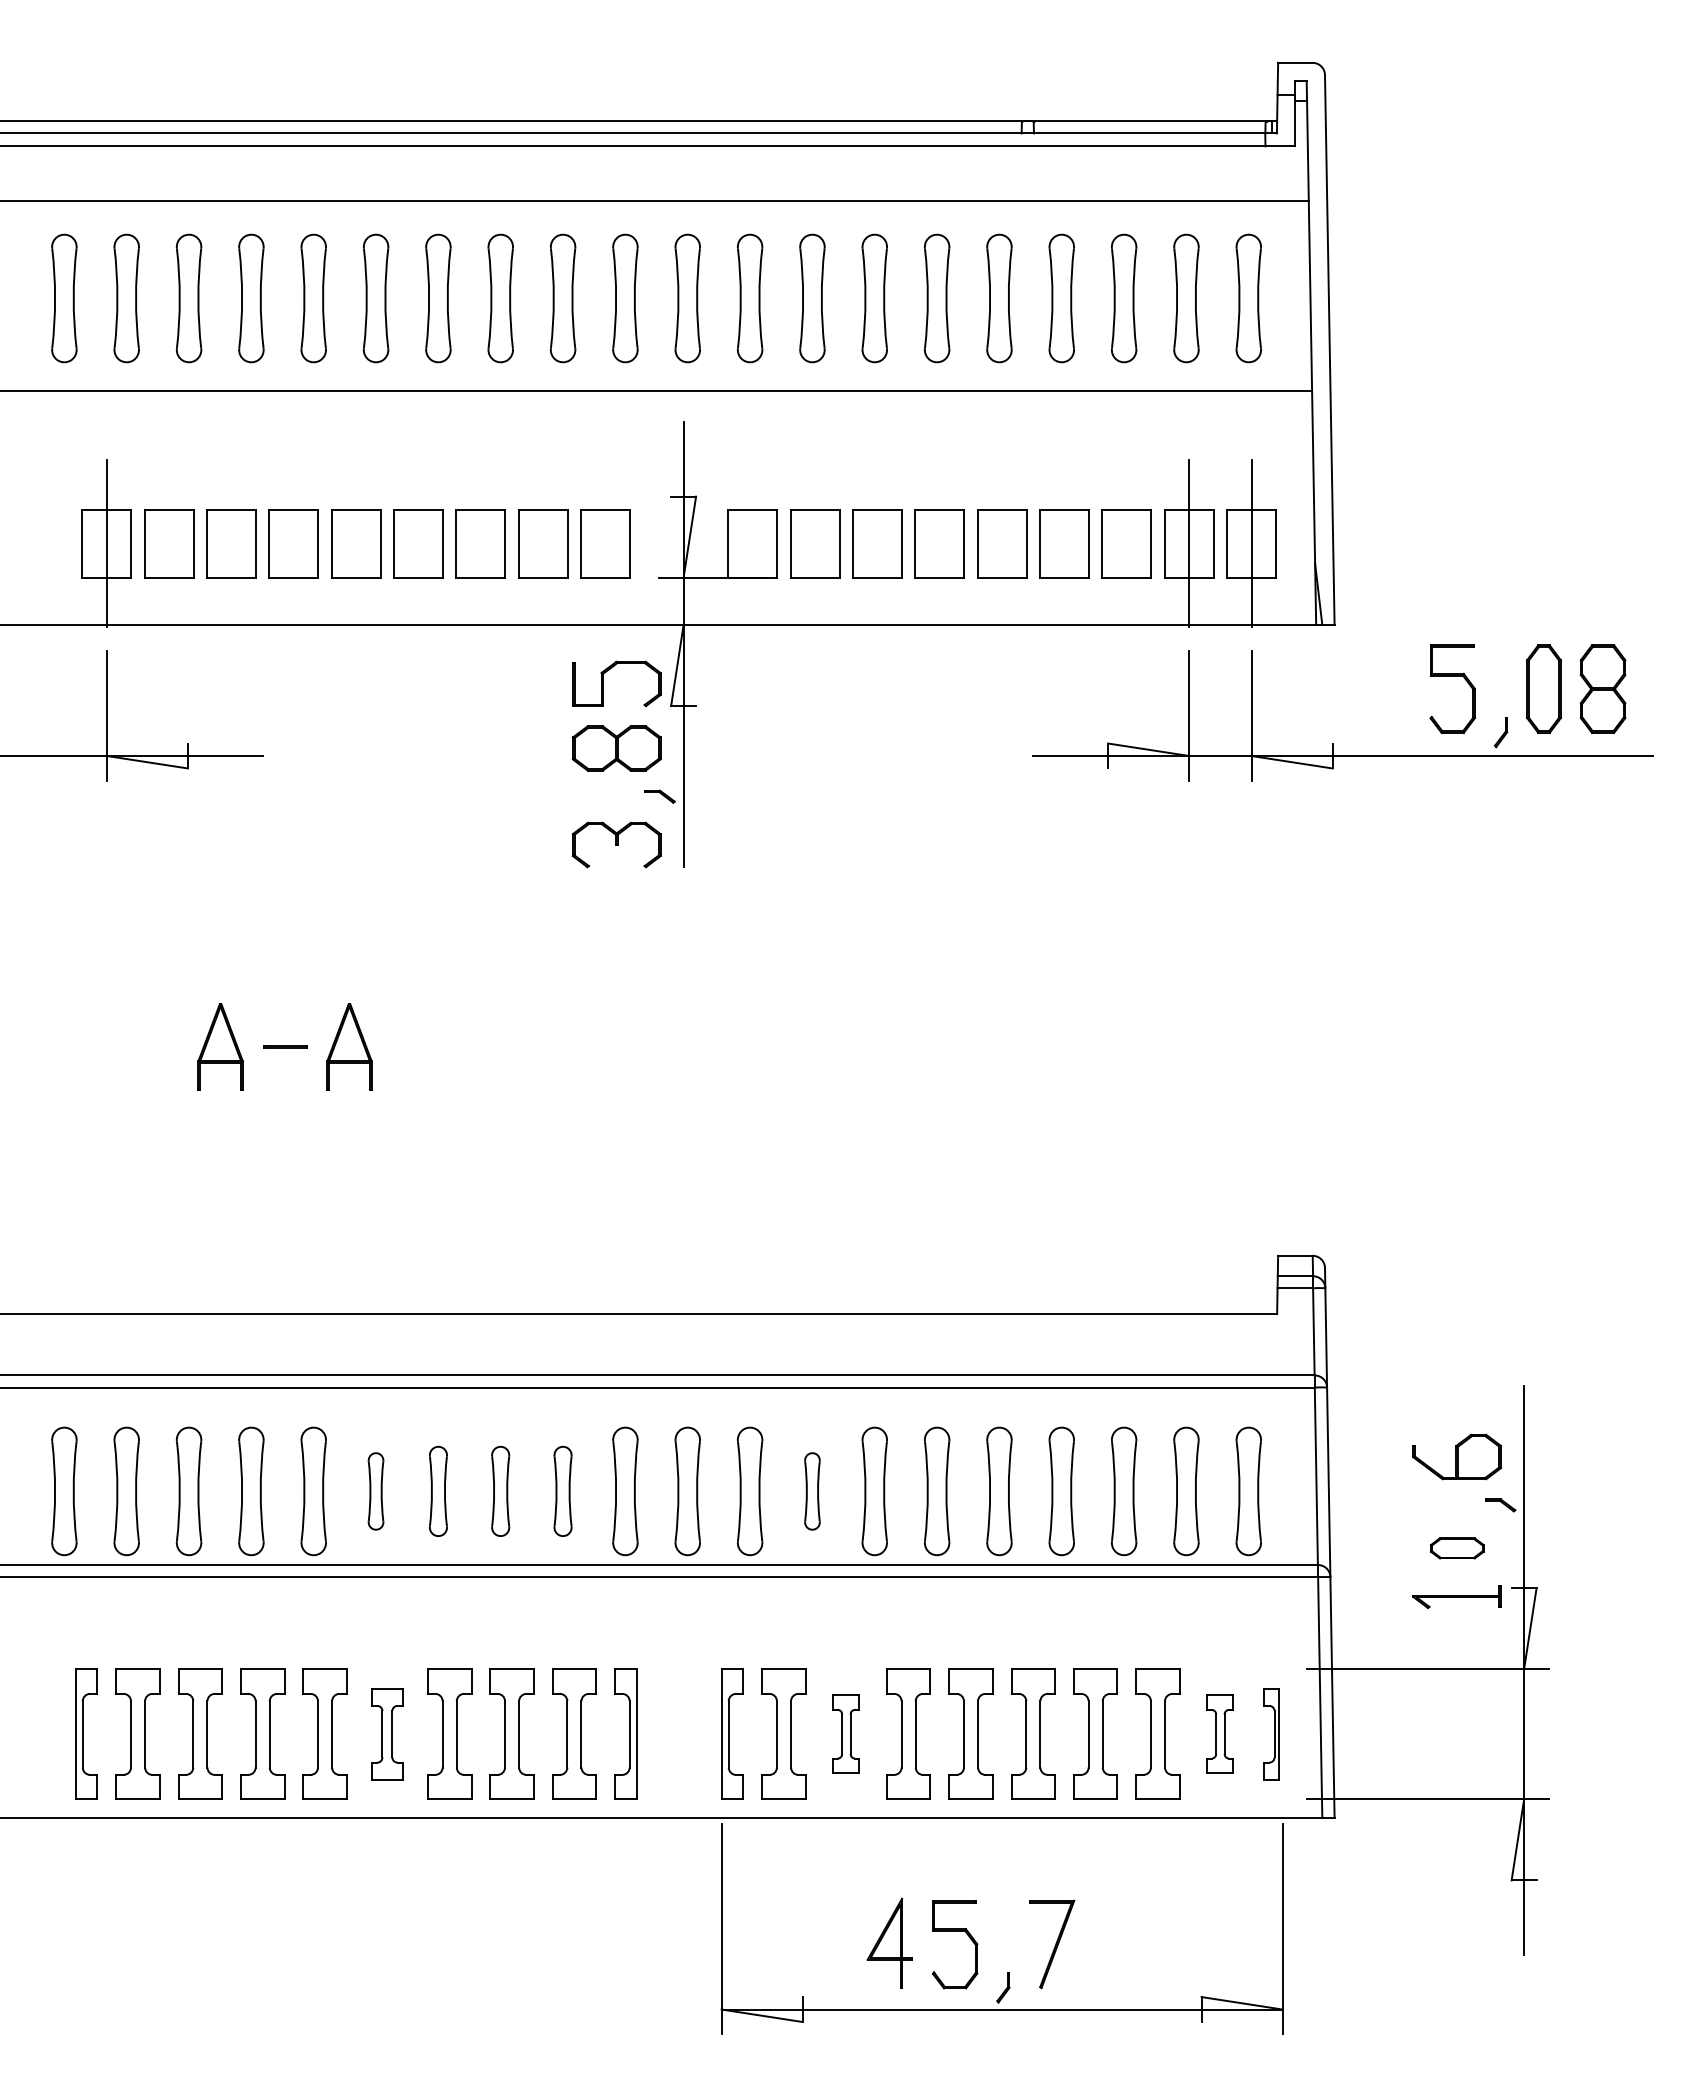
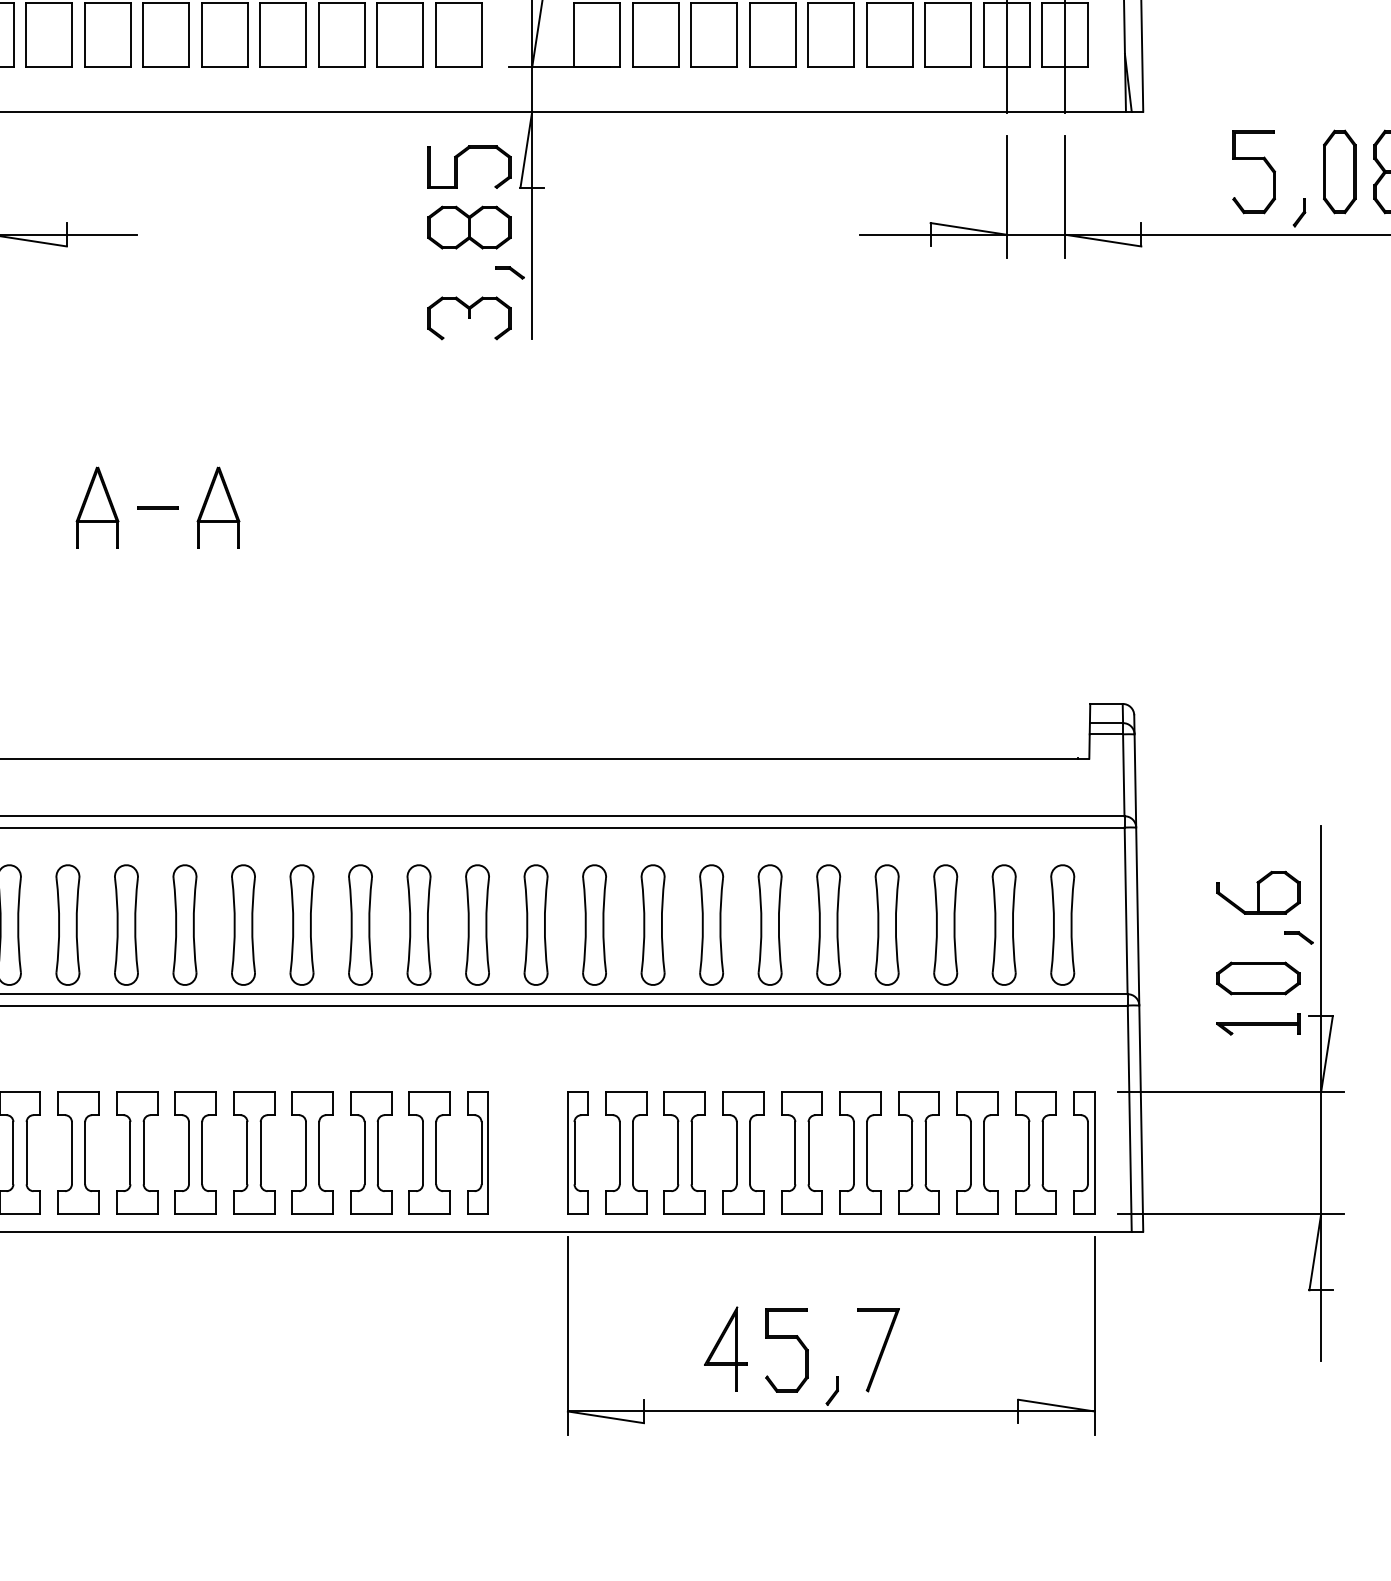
part: (375, 1491) -> (242, 925), size x1.67
part: (438, 1491) -> (302, 925), size x1.43
part: (500, 1491) -> (360, 925), size x1.43
part: (562, 1491) -> (418, 925), size x1.43
part: (812, 1491) -> (653, 925), size x1.67
part: (1457, 1548) -> (1258, 978), size x1.67
part: (387, 1733) -> (254, 1152), size x1.43
part: (846, 1733) -> (685, 1152), size x1.67
part: (1220, 1733) -> (1036, 1152), size x1.67
part: (1271, 1733) -> (1084, 1152), size x1.43

